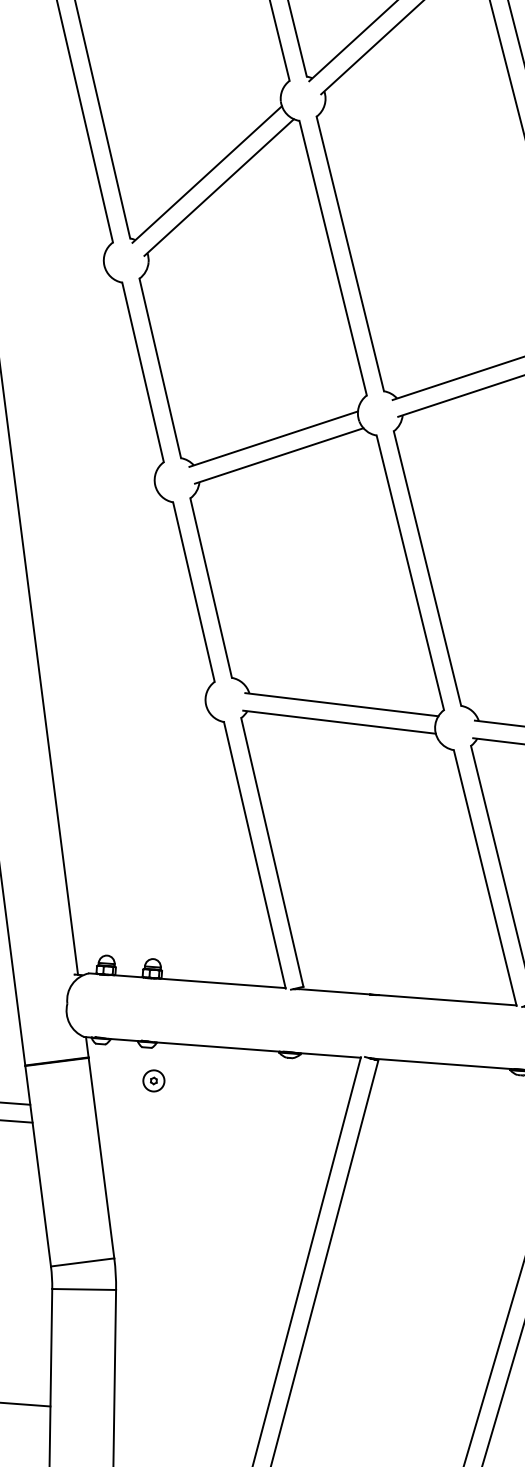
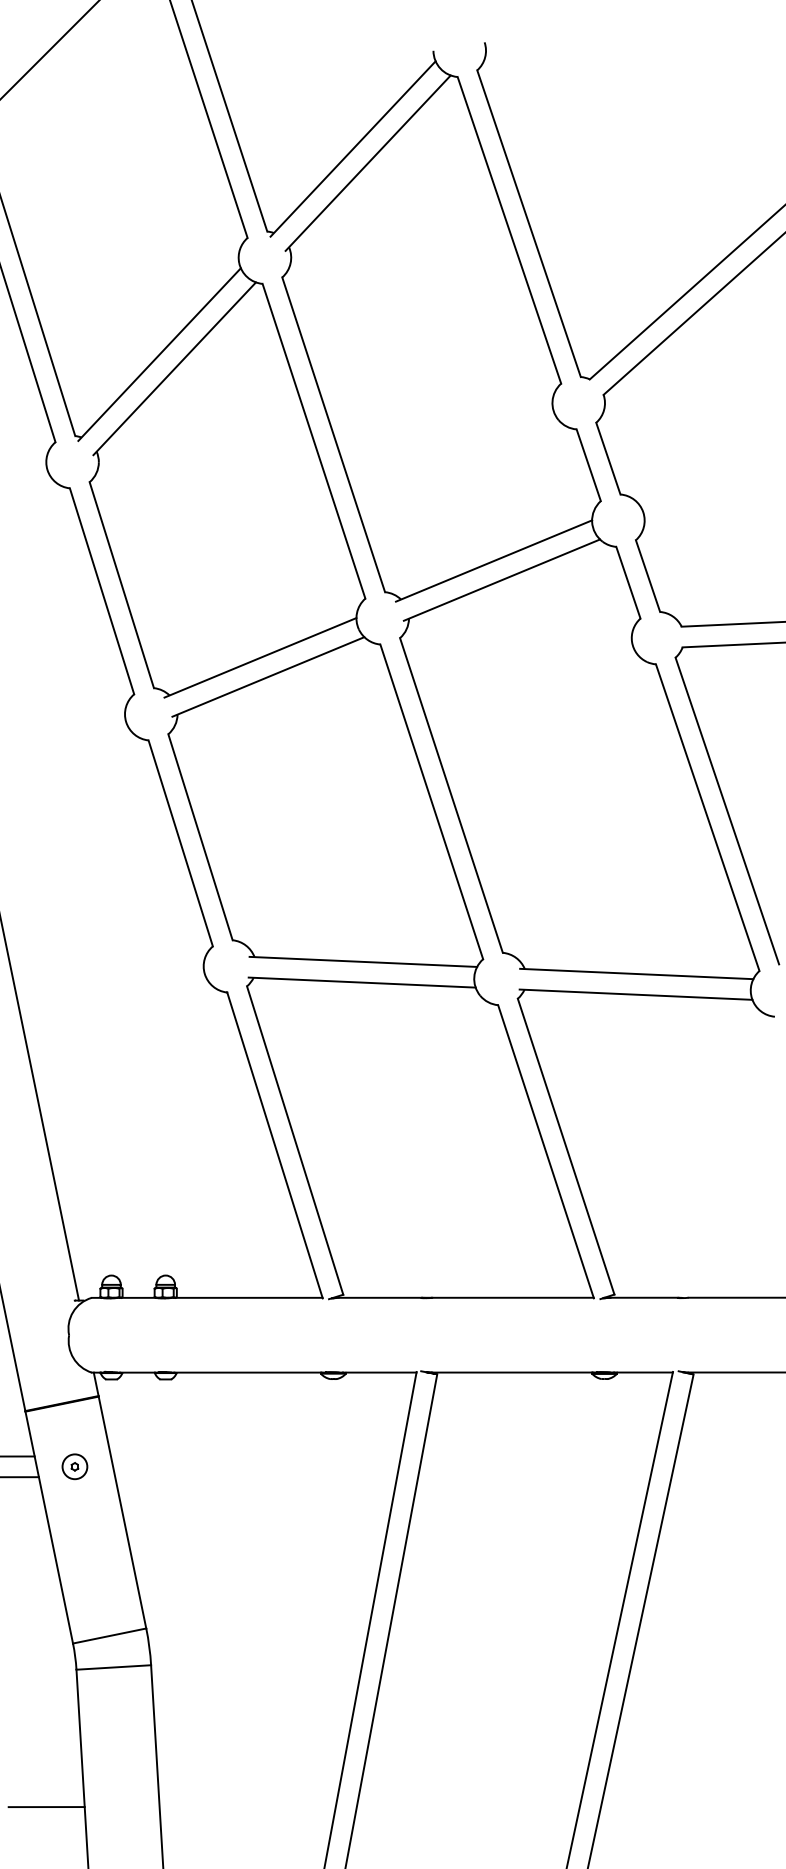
part: (153, 1080) -> (74, 1466), moved

